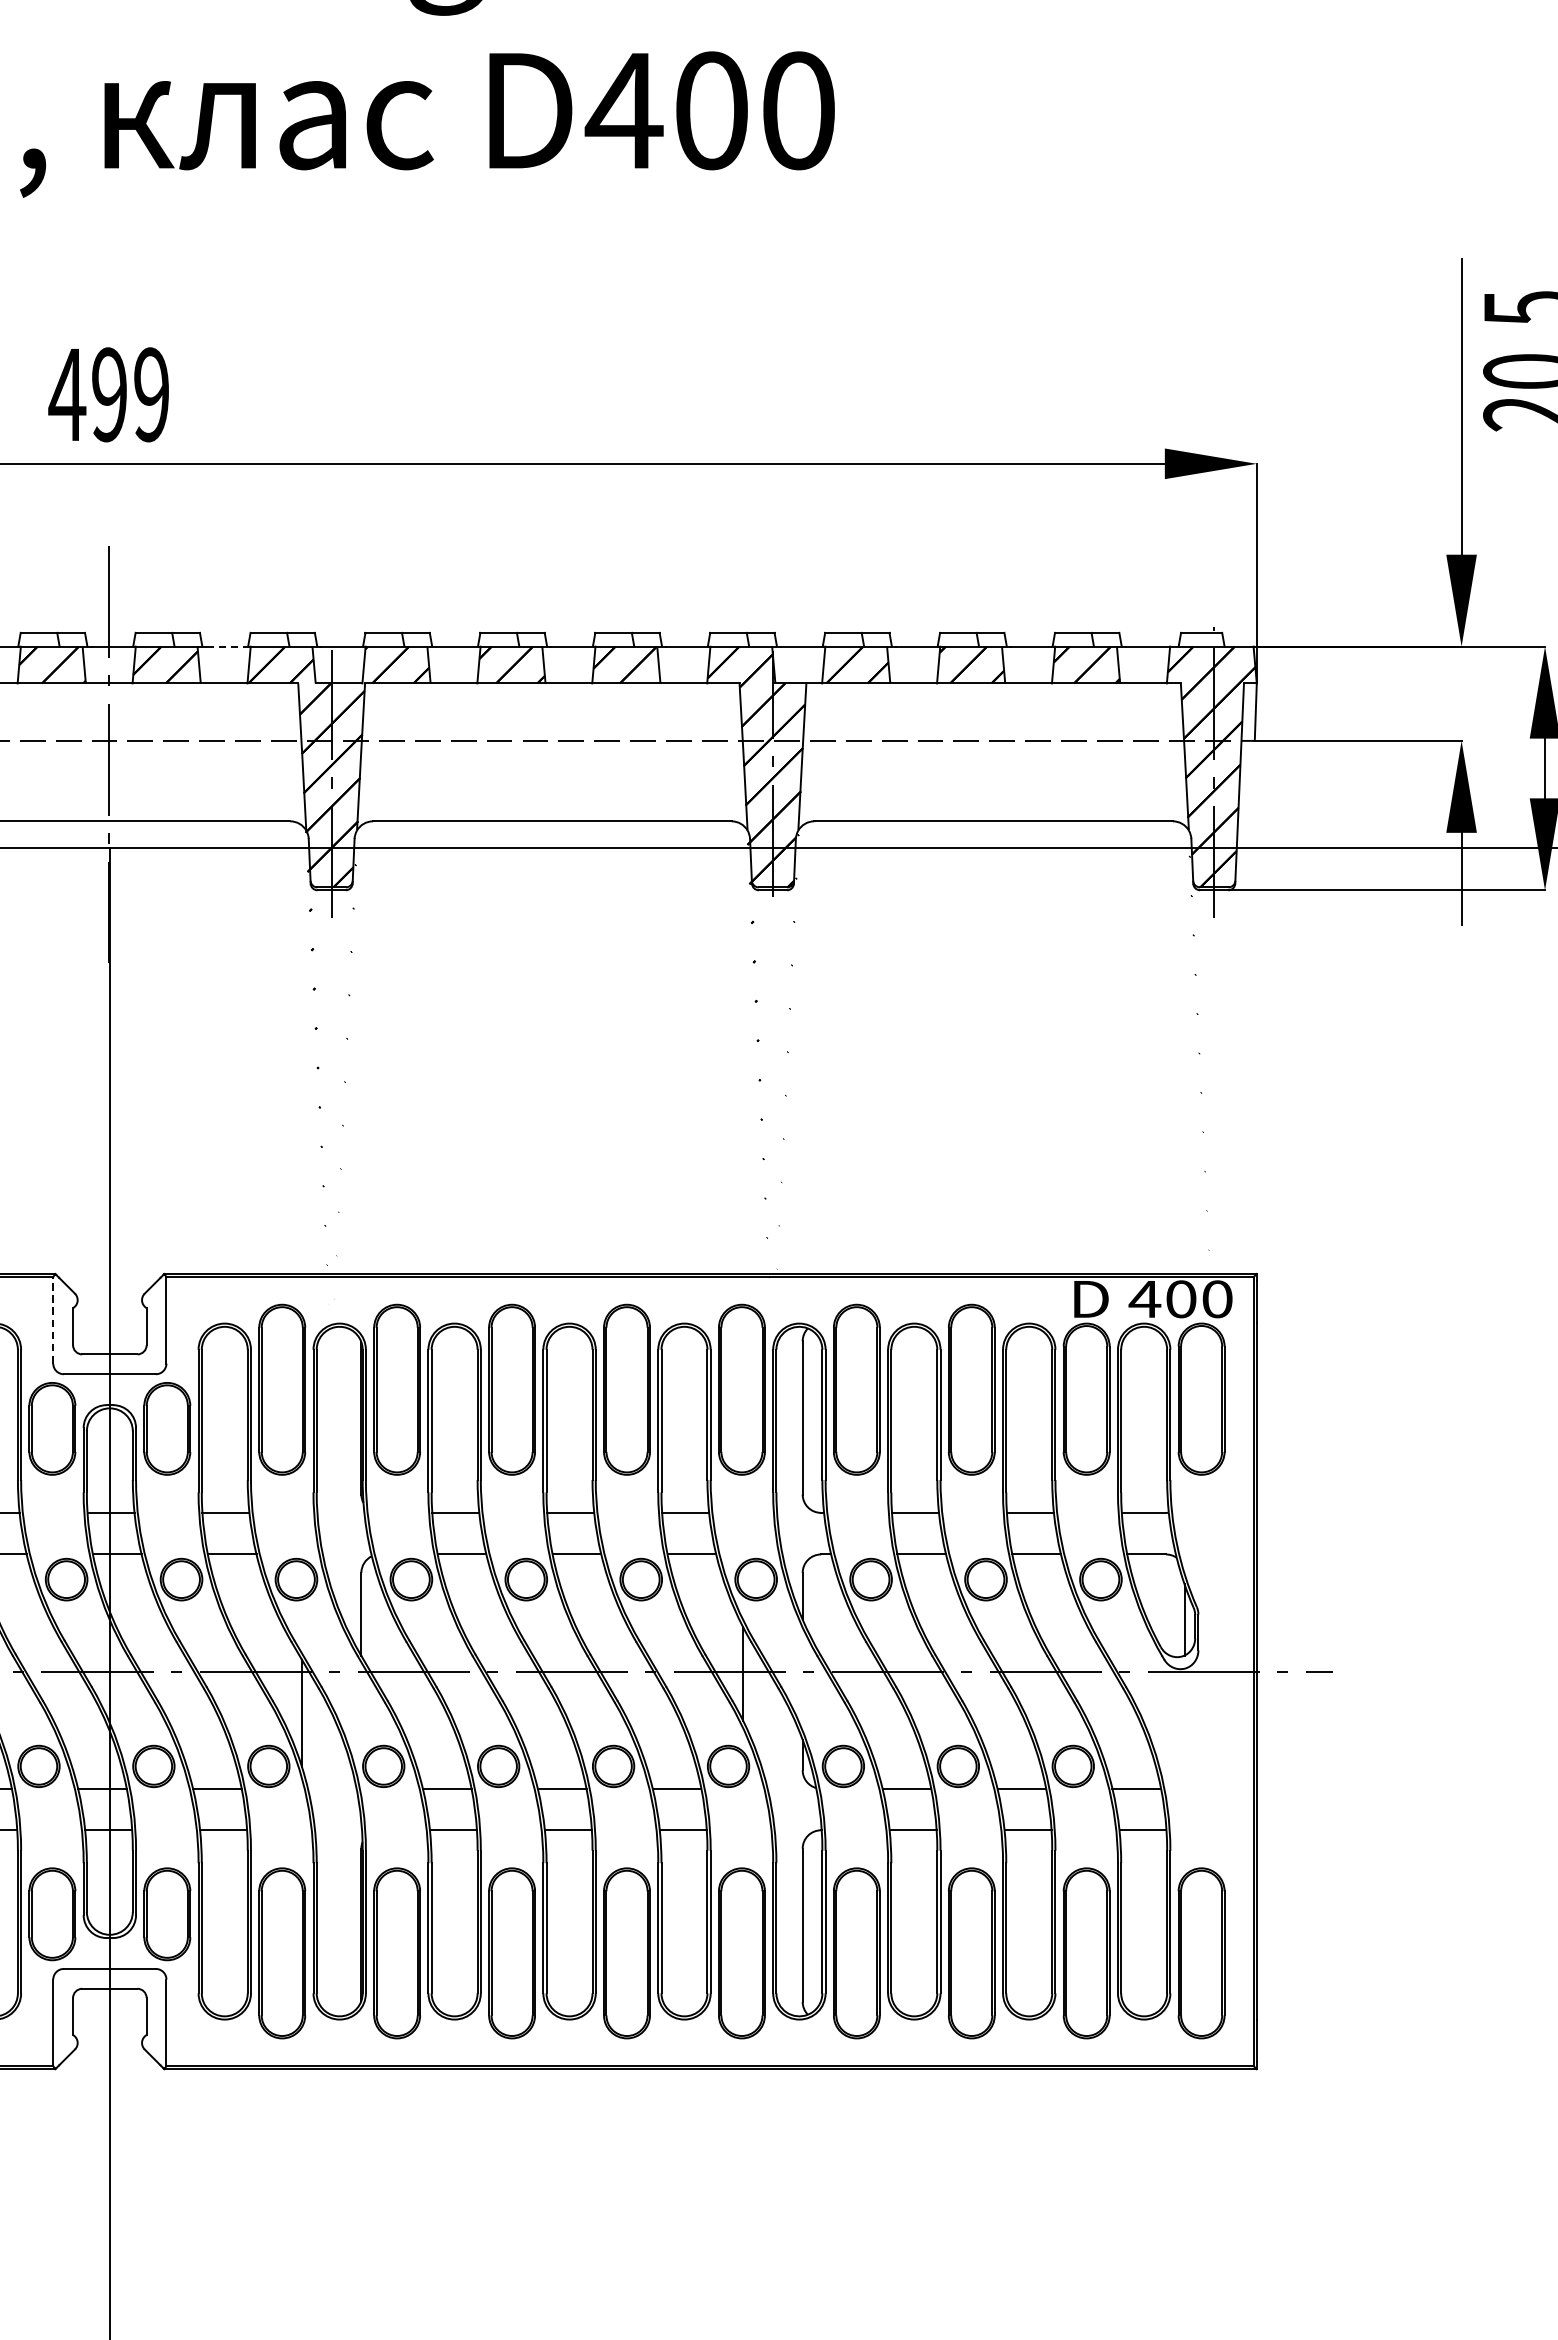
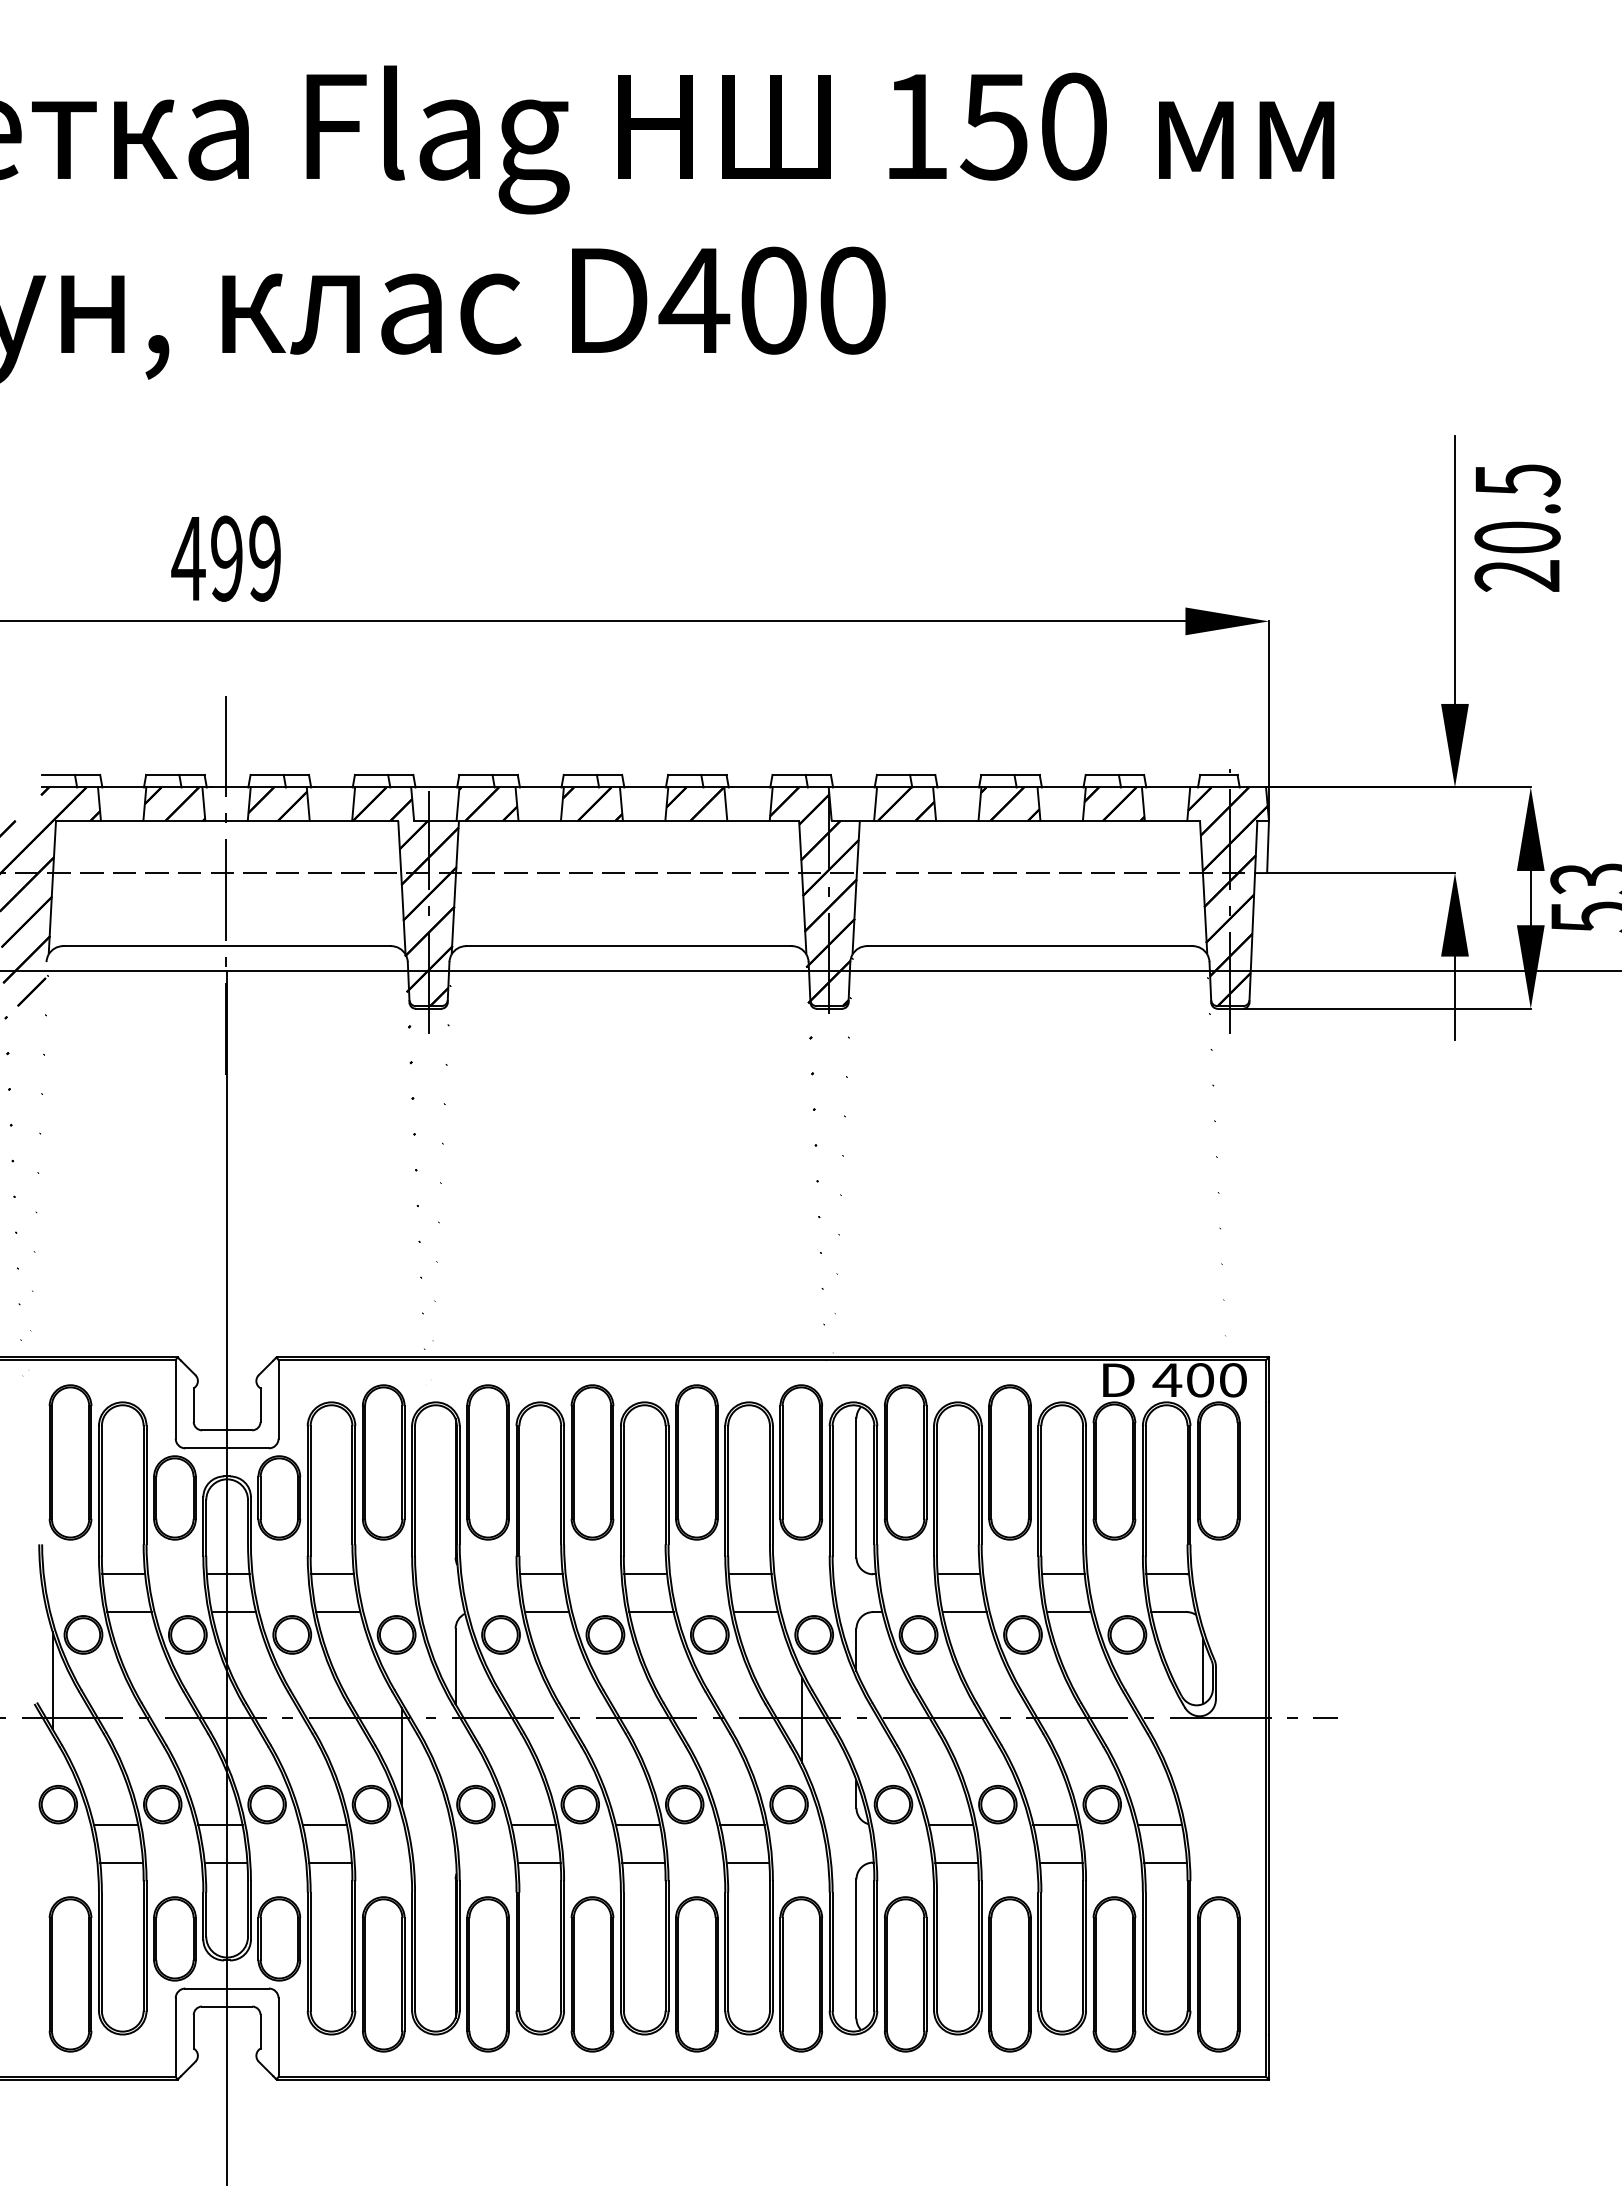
line: (229, 646) -> (335, 787), dashed -> solid
line: (53, 1319) -> (175, 1398), dashed -> solid

